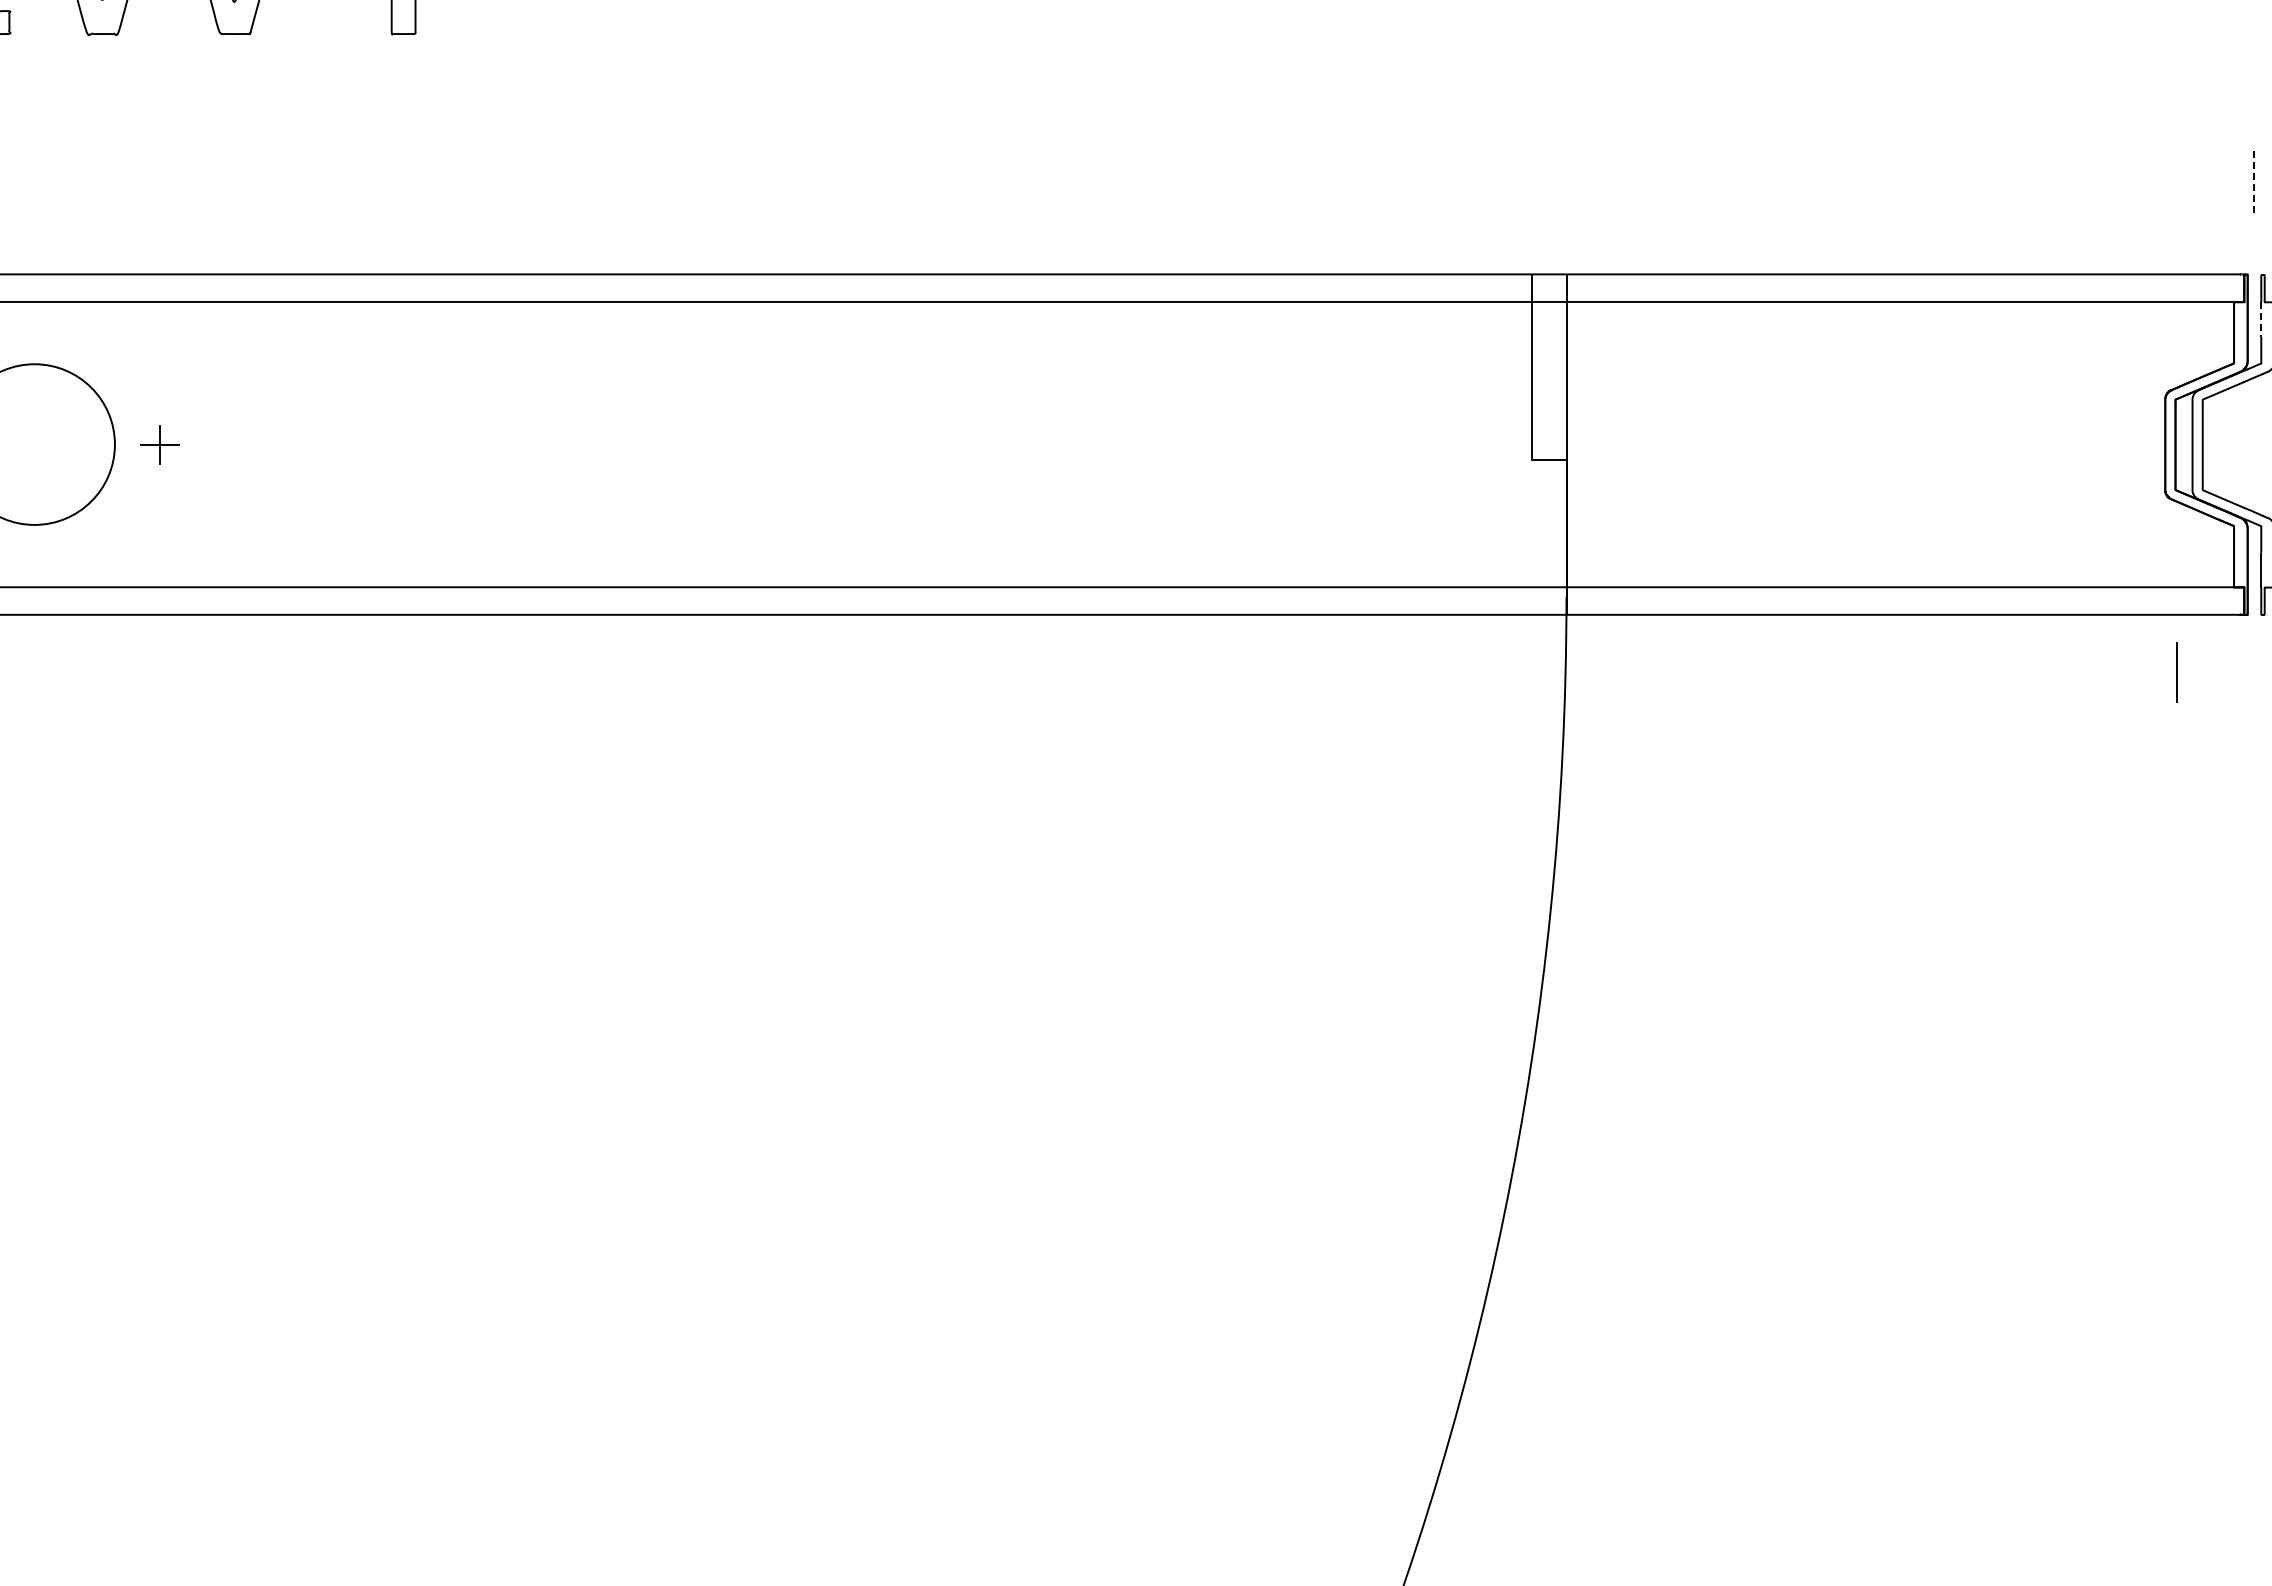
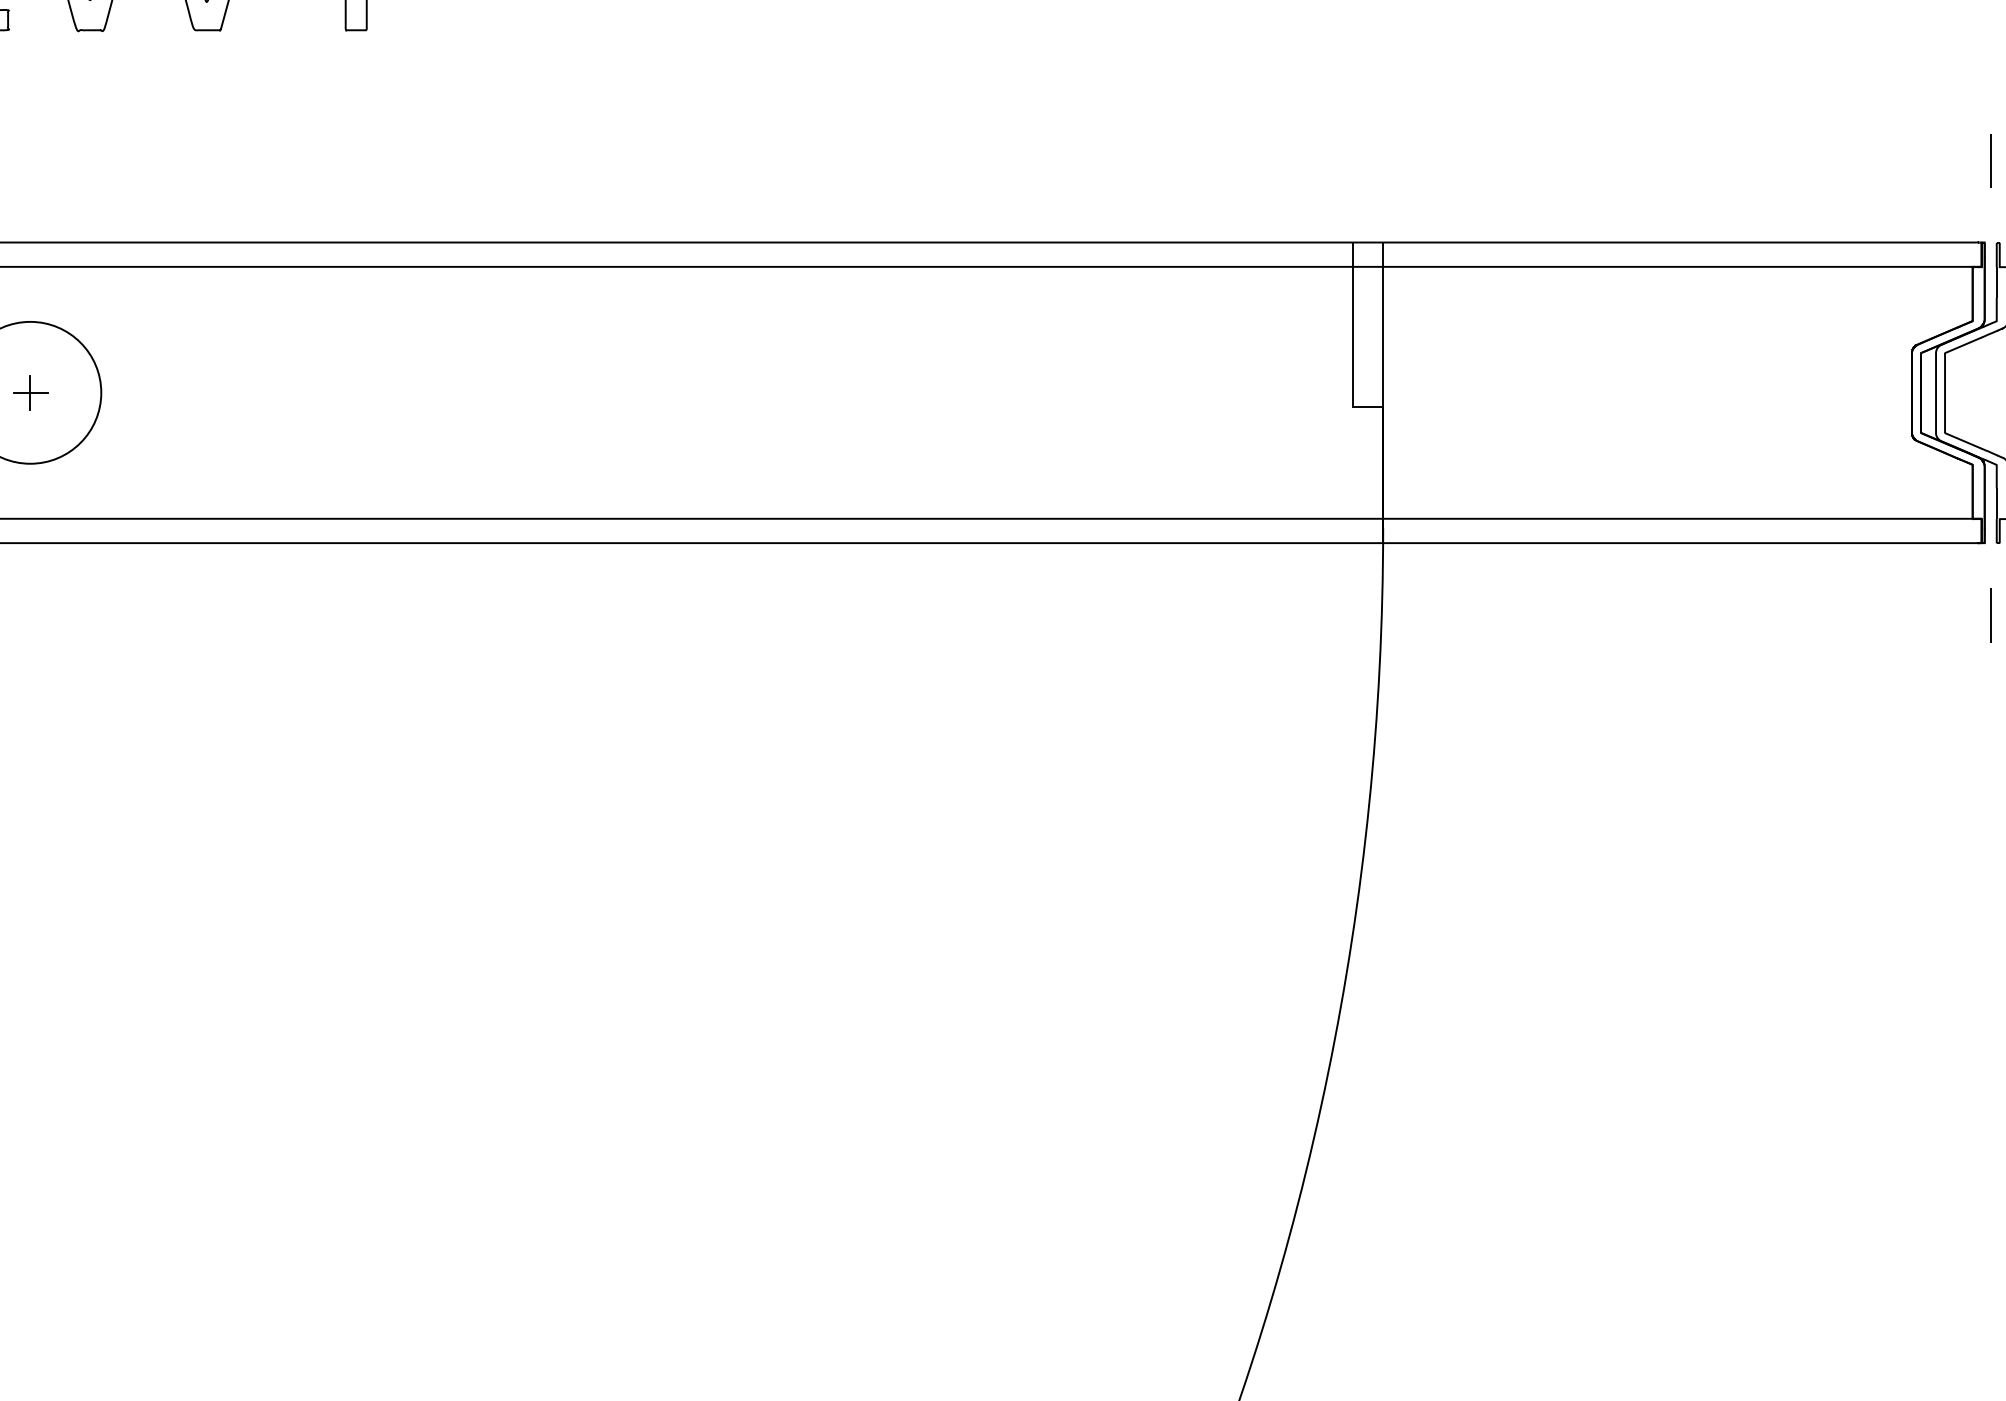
line: (2254, 182) -> (1990, 161), dashed -> solid
line: (2261, 320) -> (1996, 283), dashed -> solid
part: (159, 444) -> (30, 392), moved
line: (2176, 672) -> (1989, 615), moved

